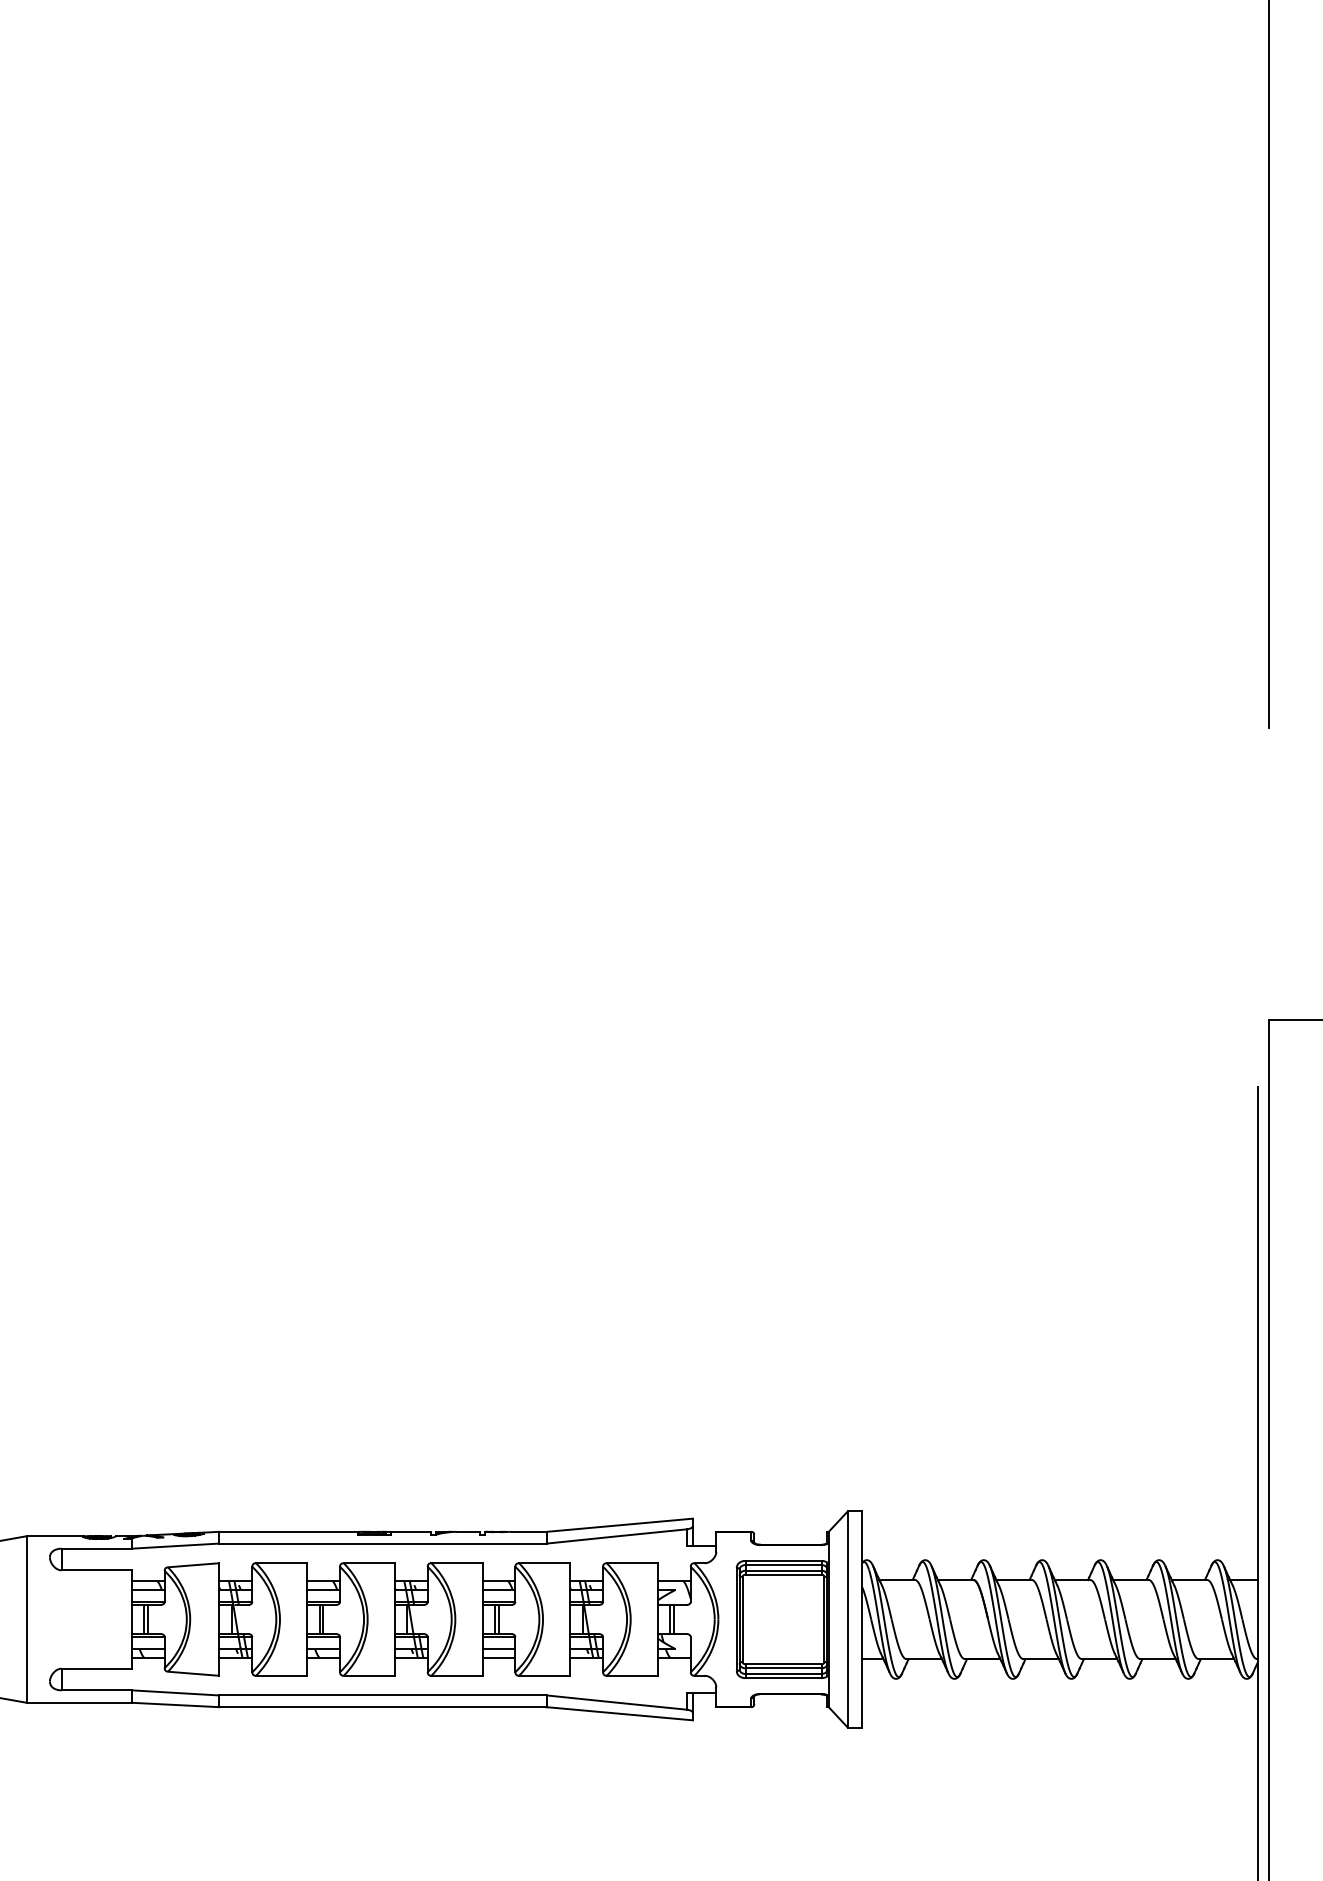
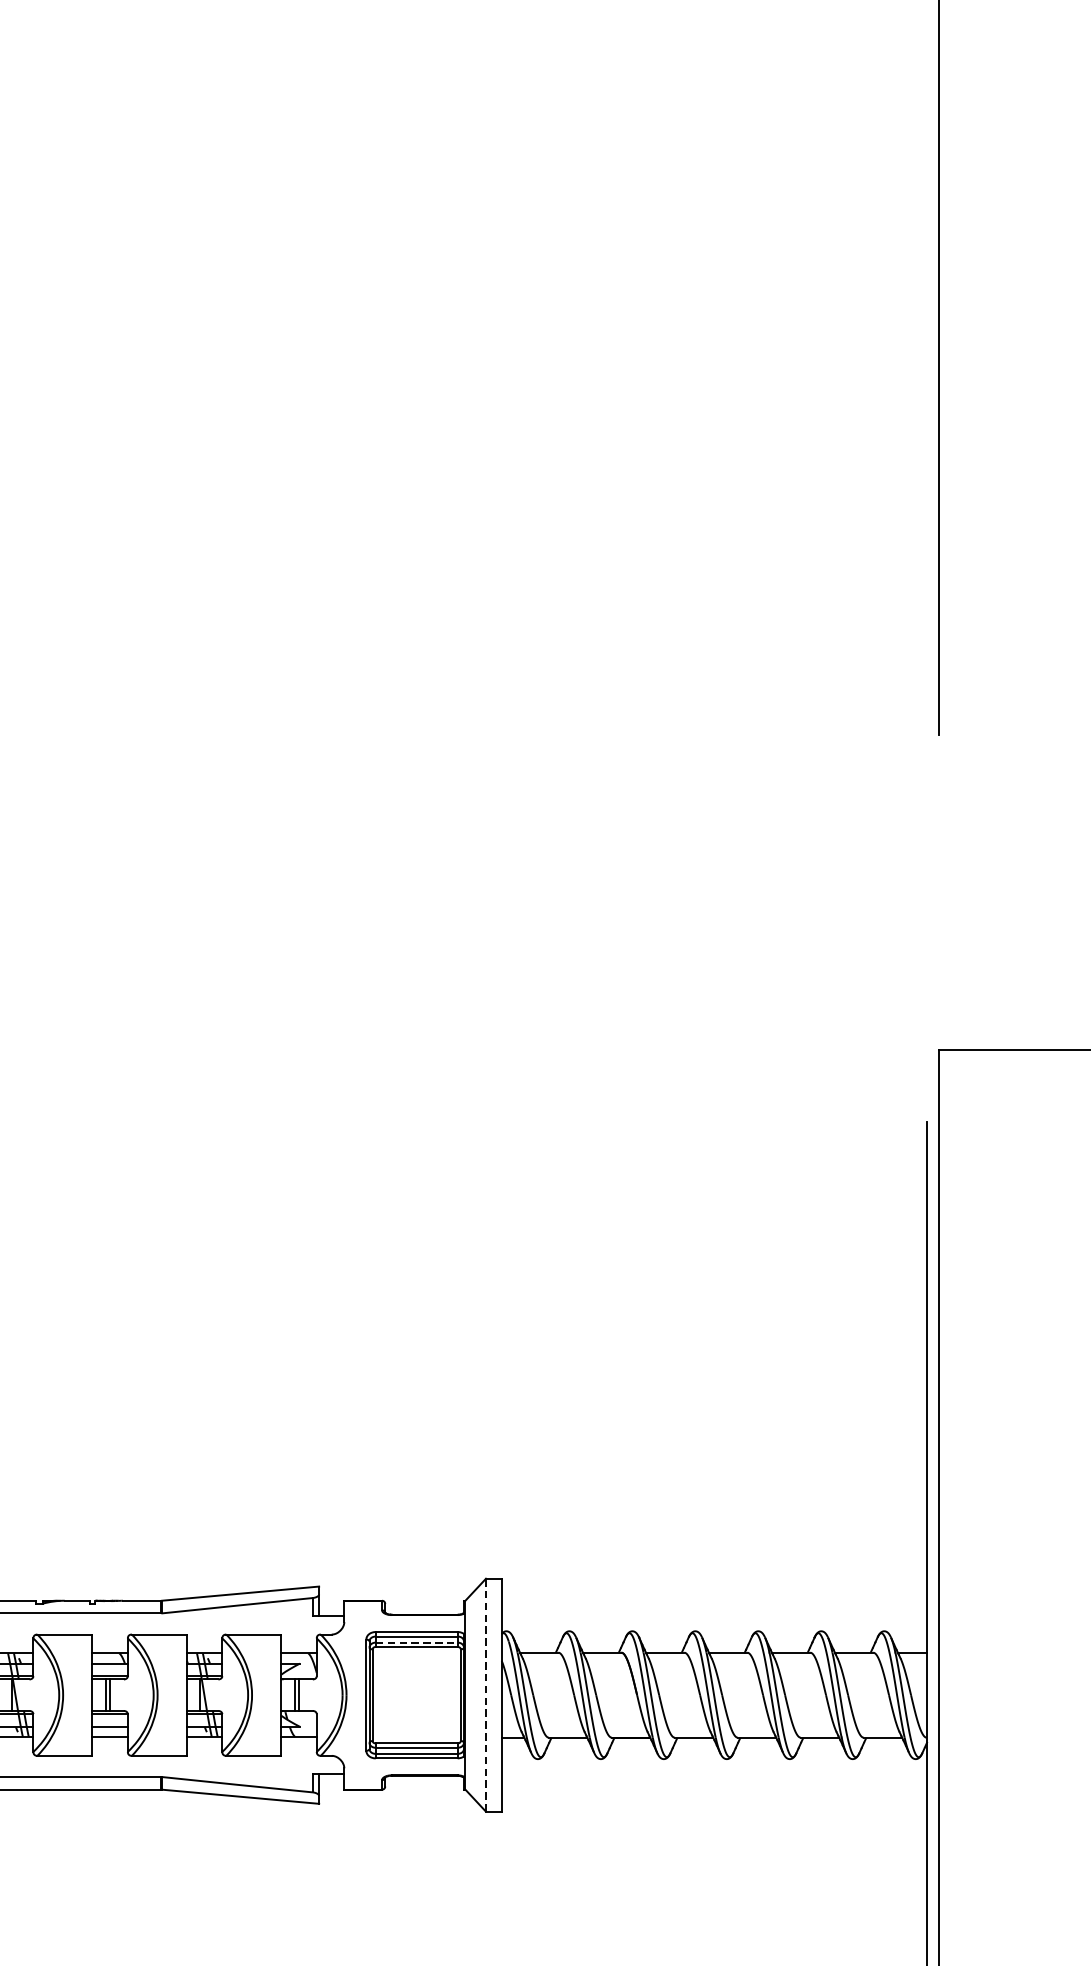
line: (783, 1570) -> (416, 1642), solid -> dashed
line: (847, 1619) -> (485, 1695), solid -> dashed

